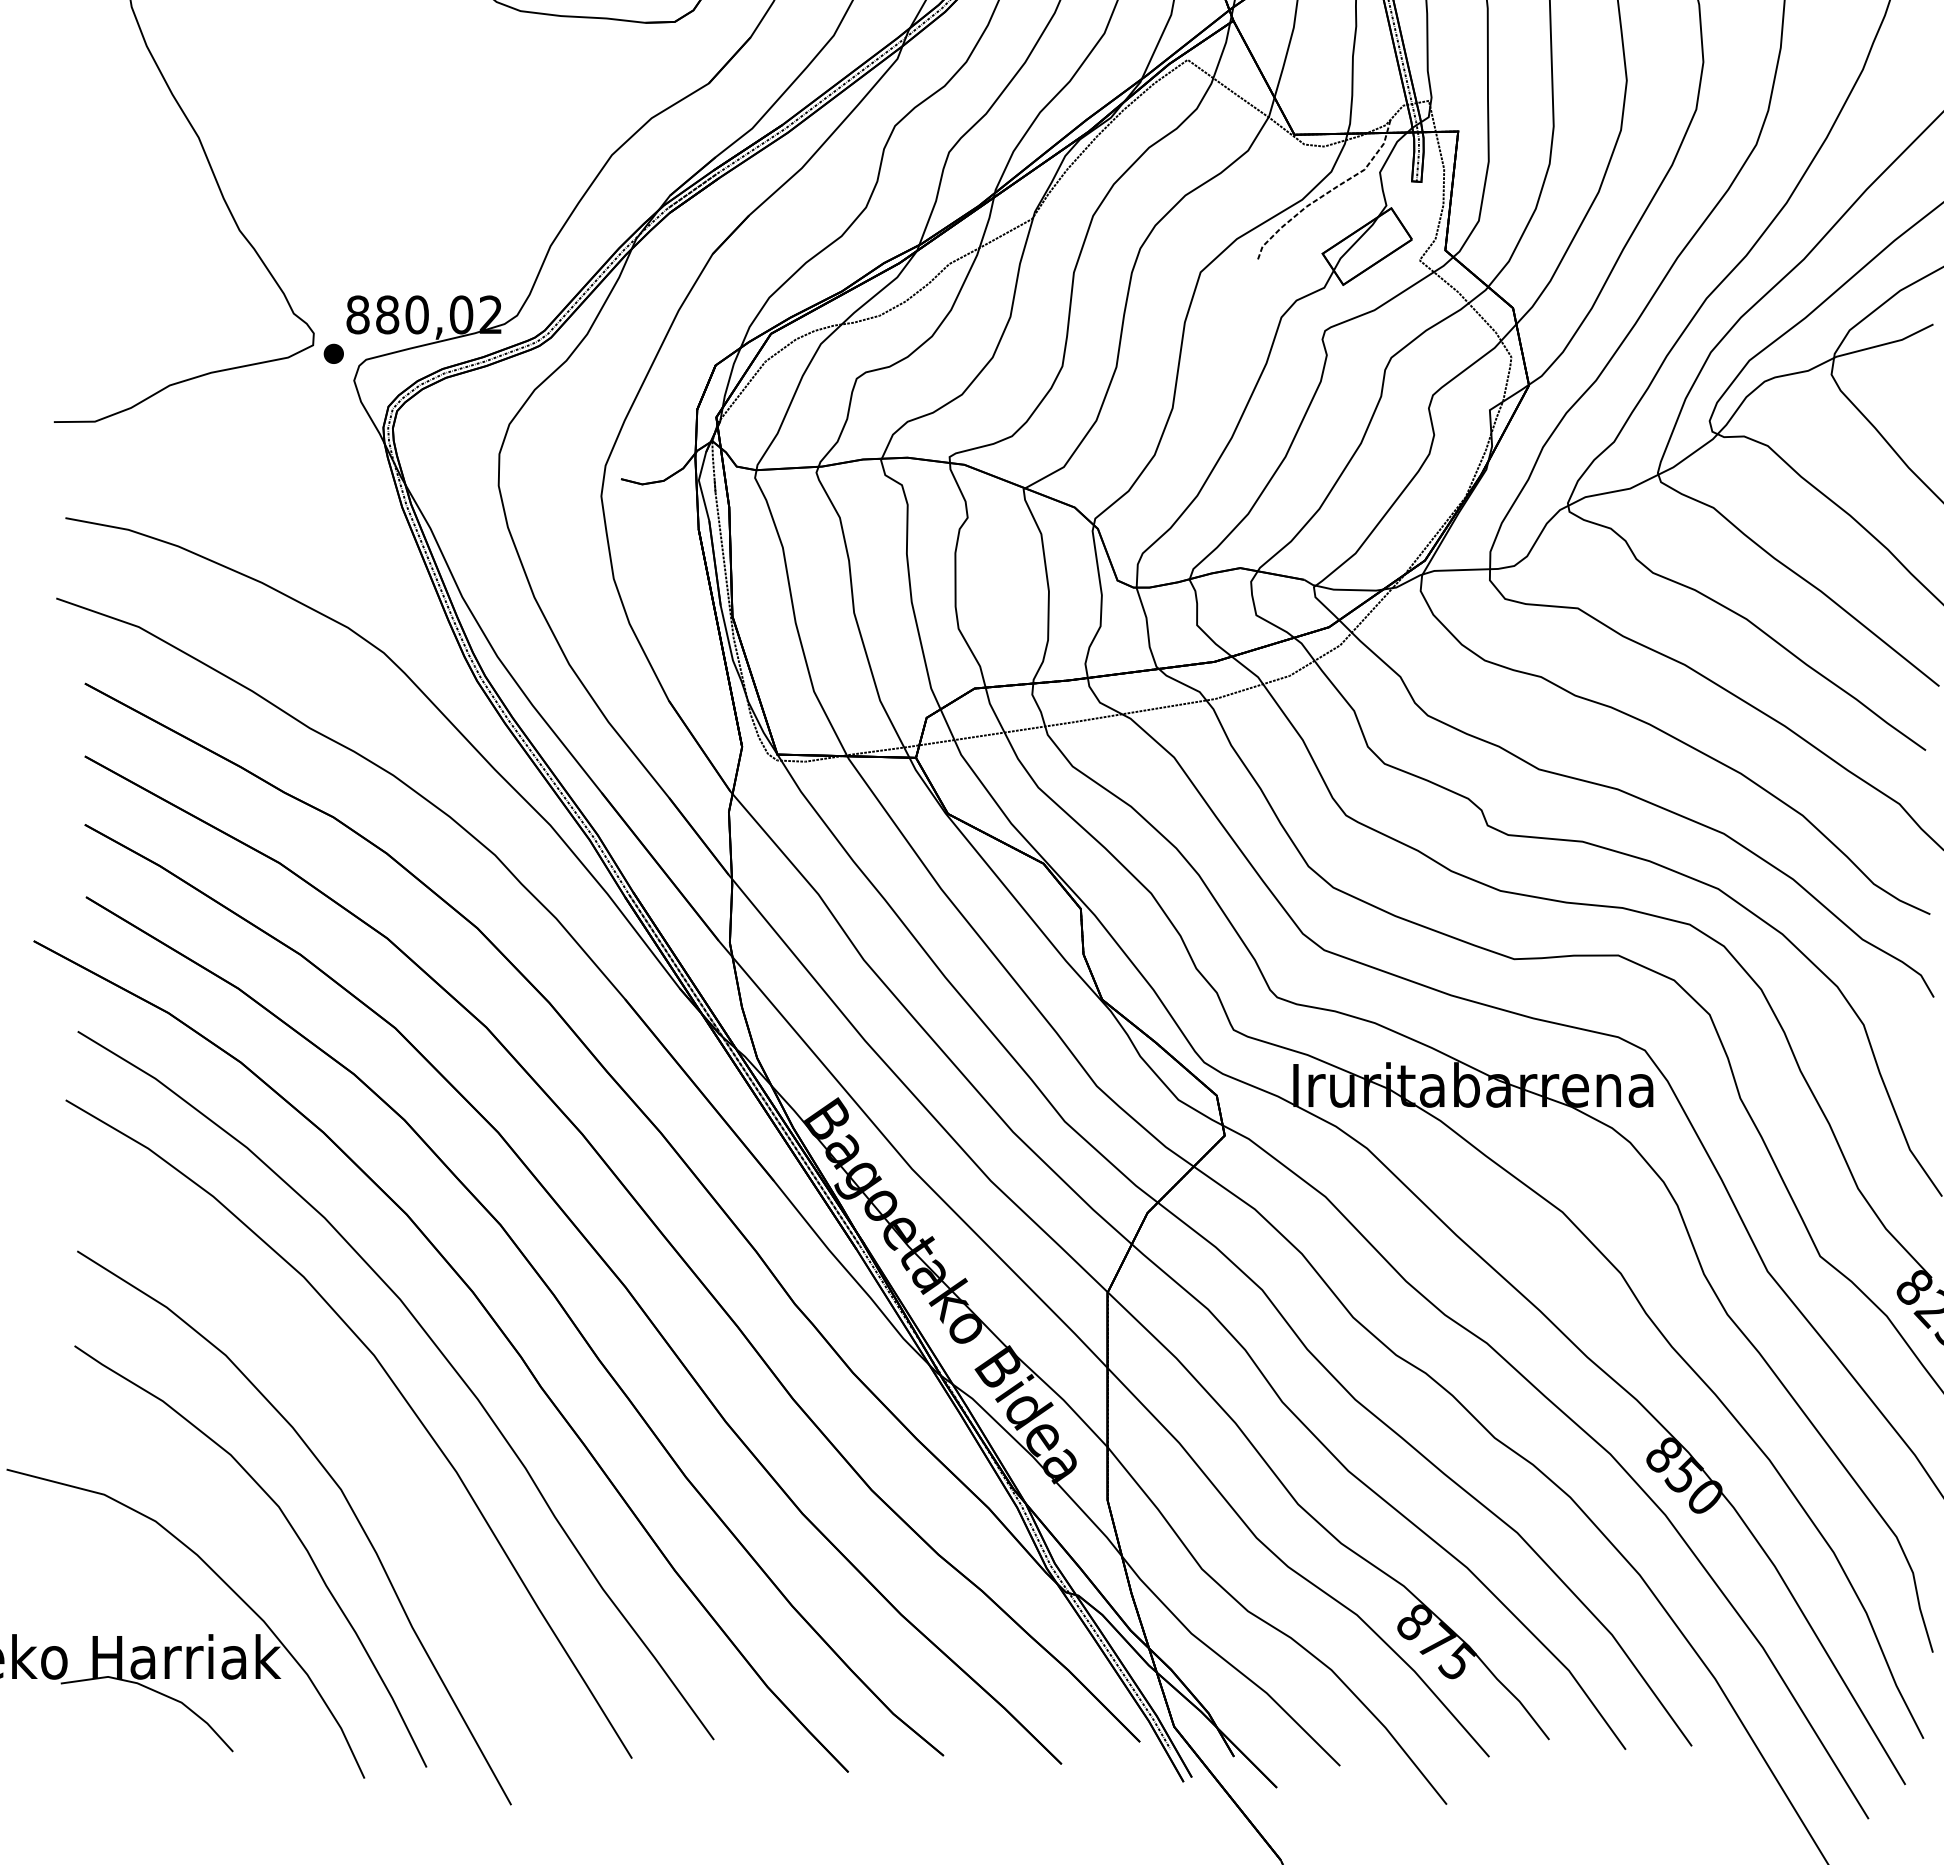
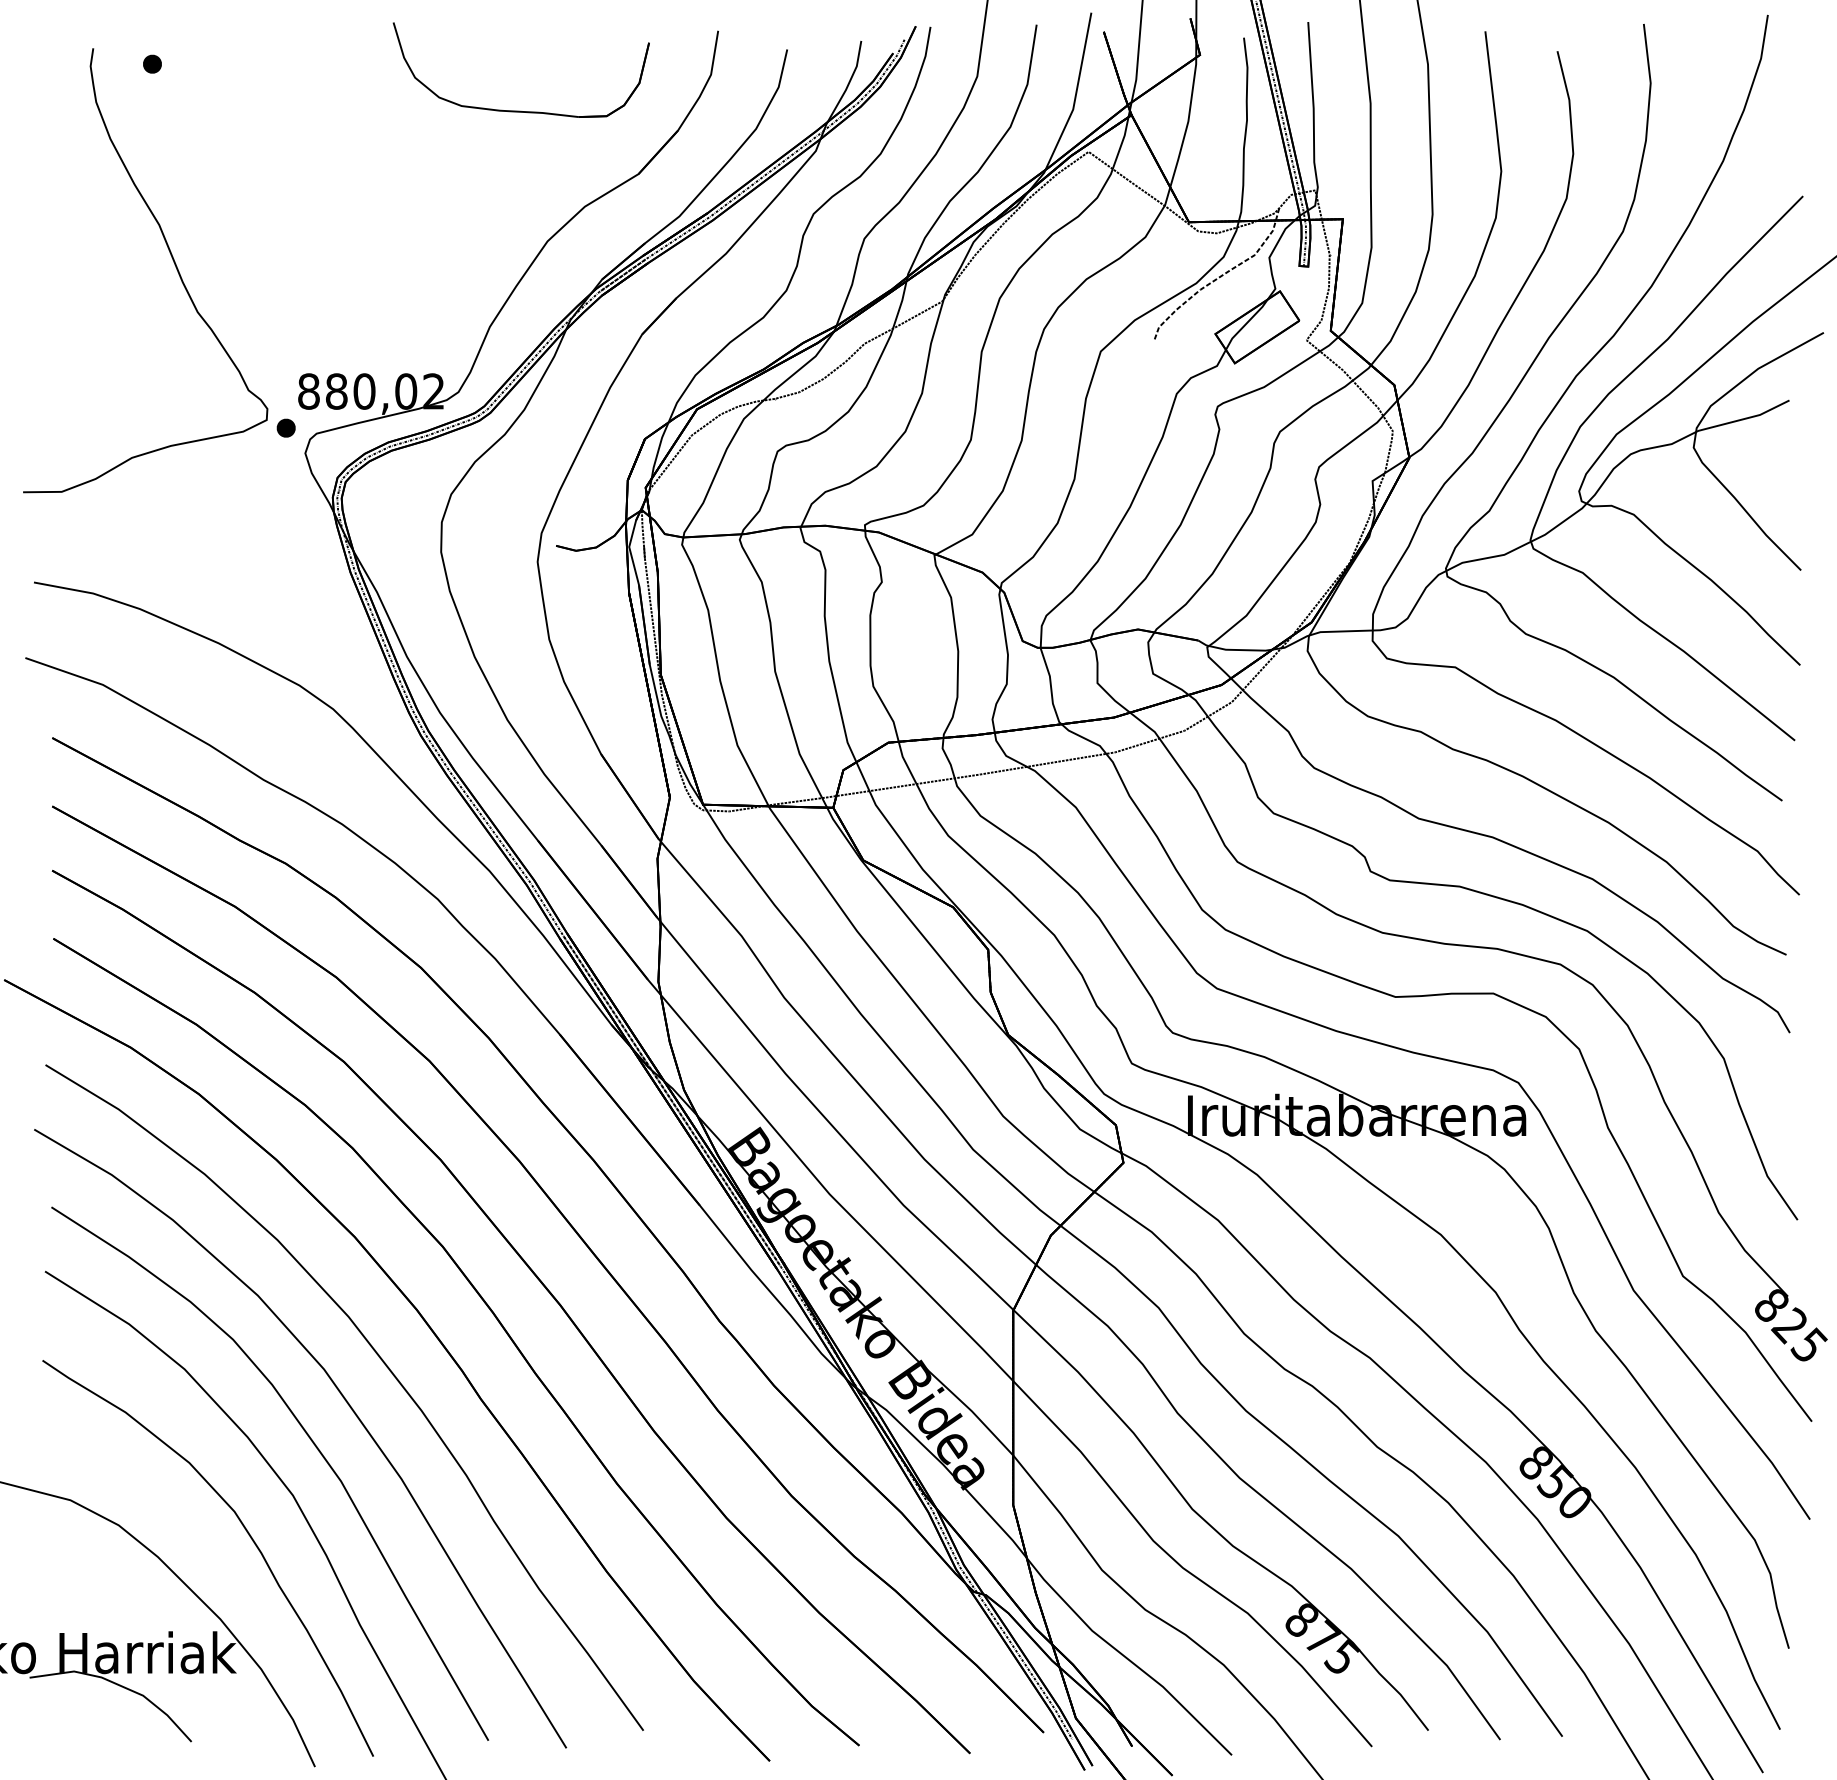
curve: (361, 1434) -> (312, 1443), added

